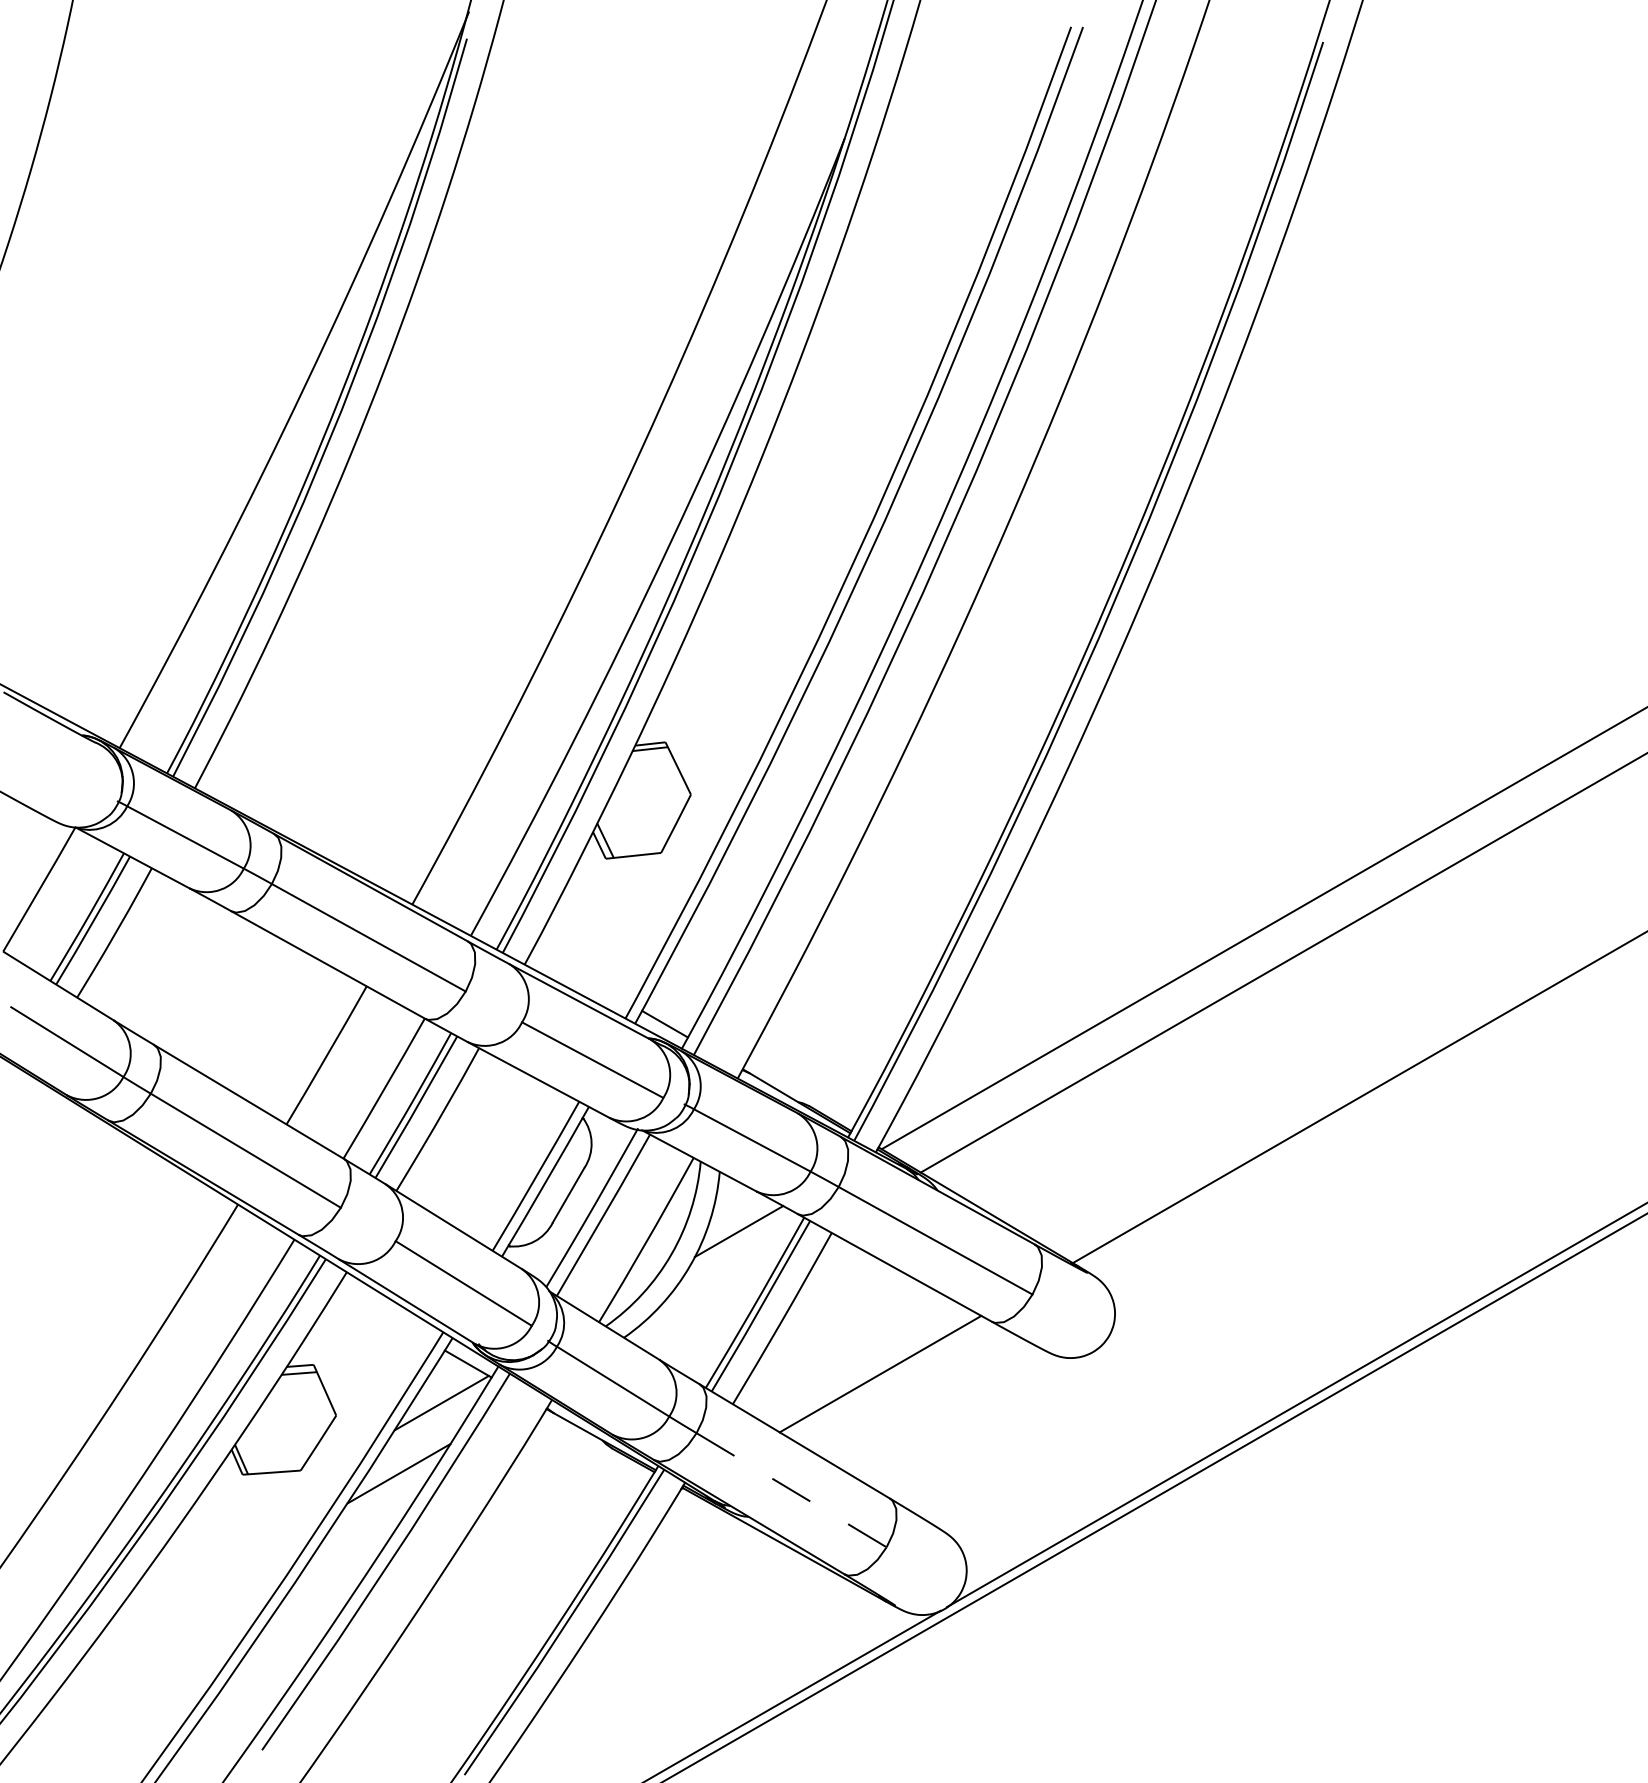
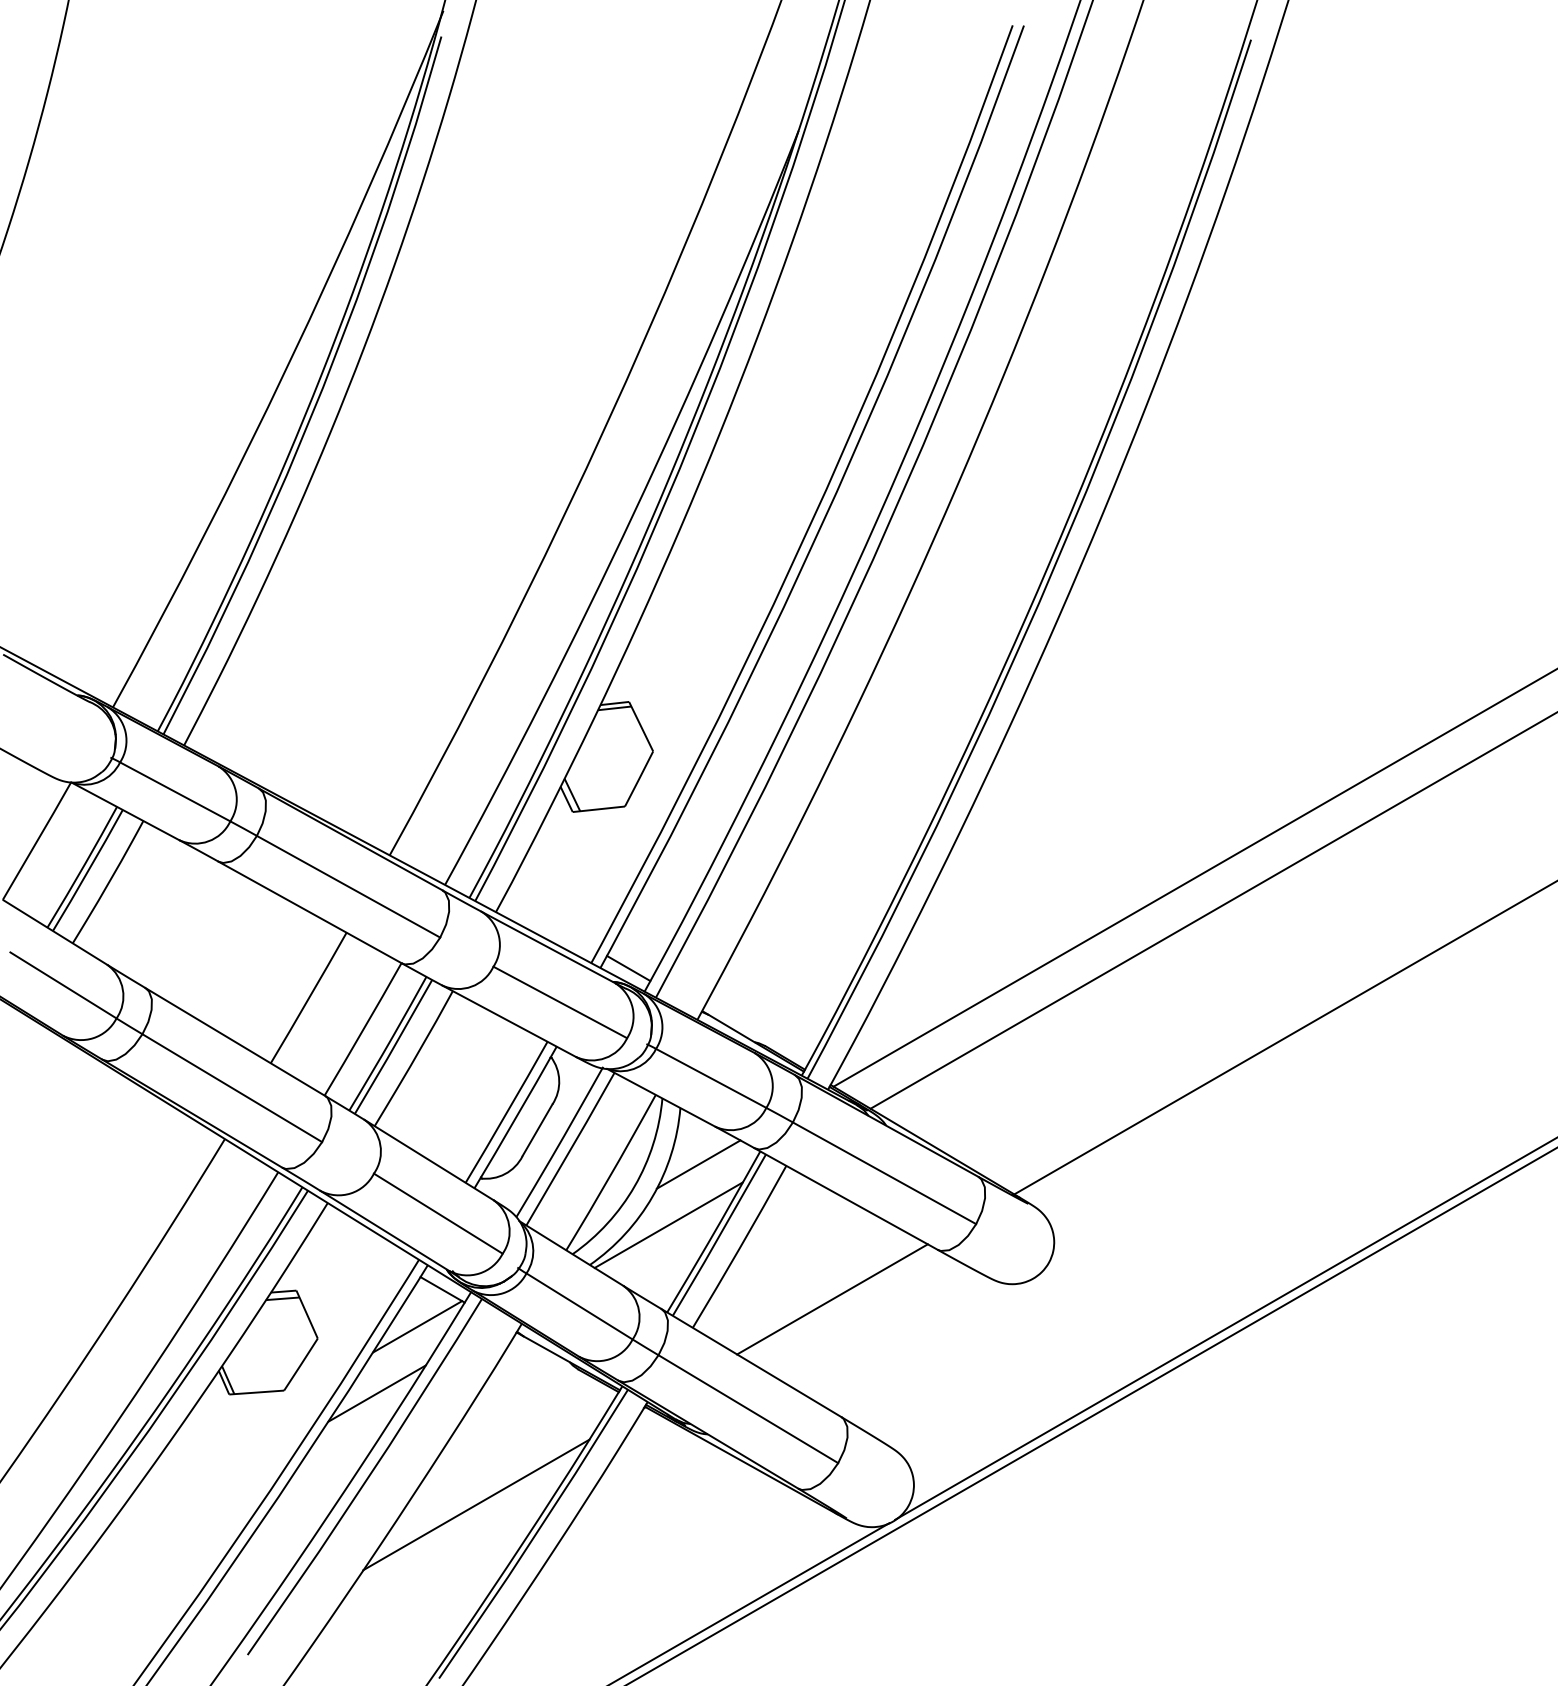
line: (707, 1294) -> (668, 1224), added
line: (791, 1490) -> (748, 1409), dashed -> solid
line: (504, 1591) -> (476, 1504), added

